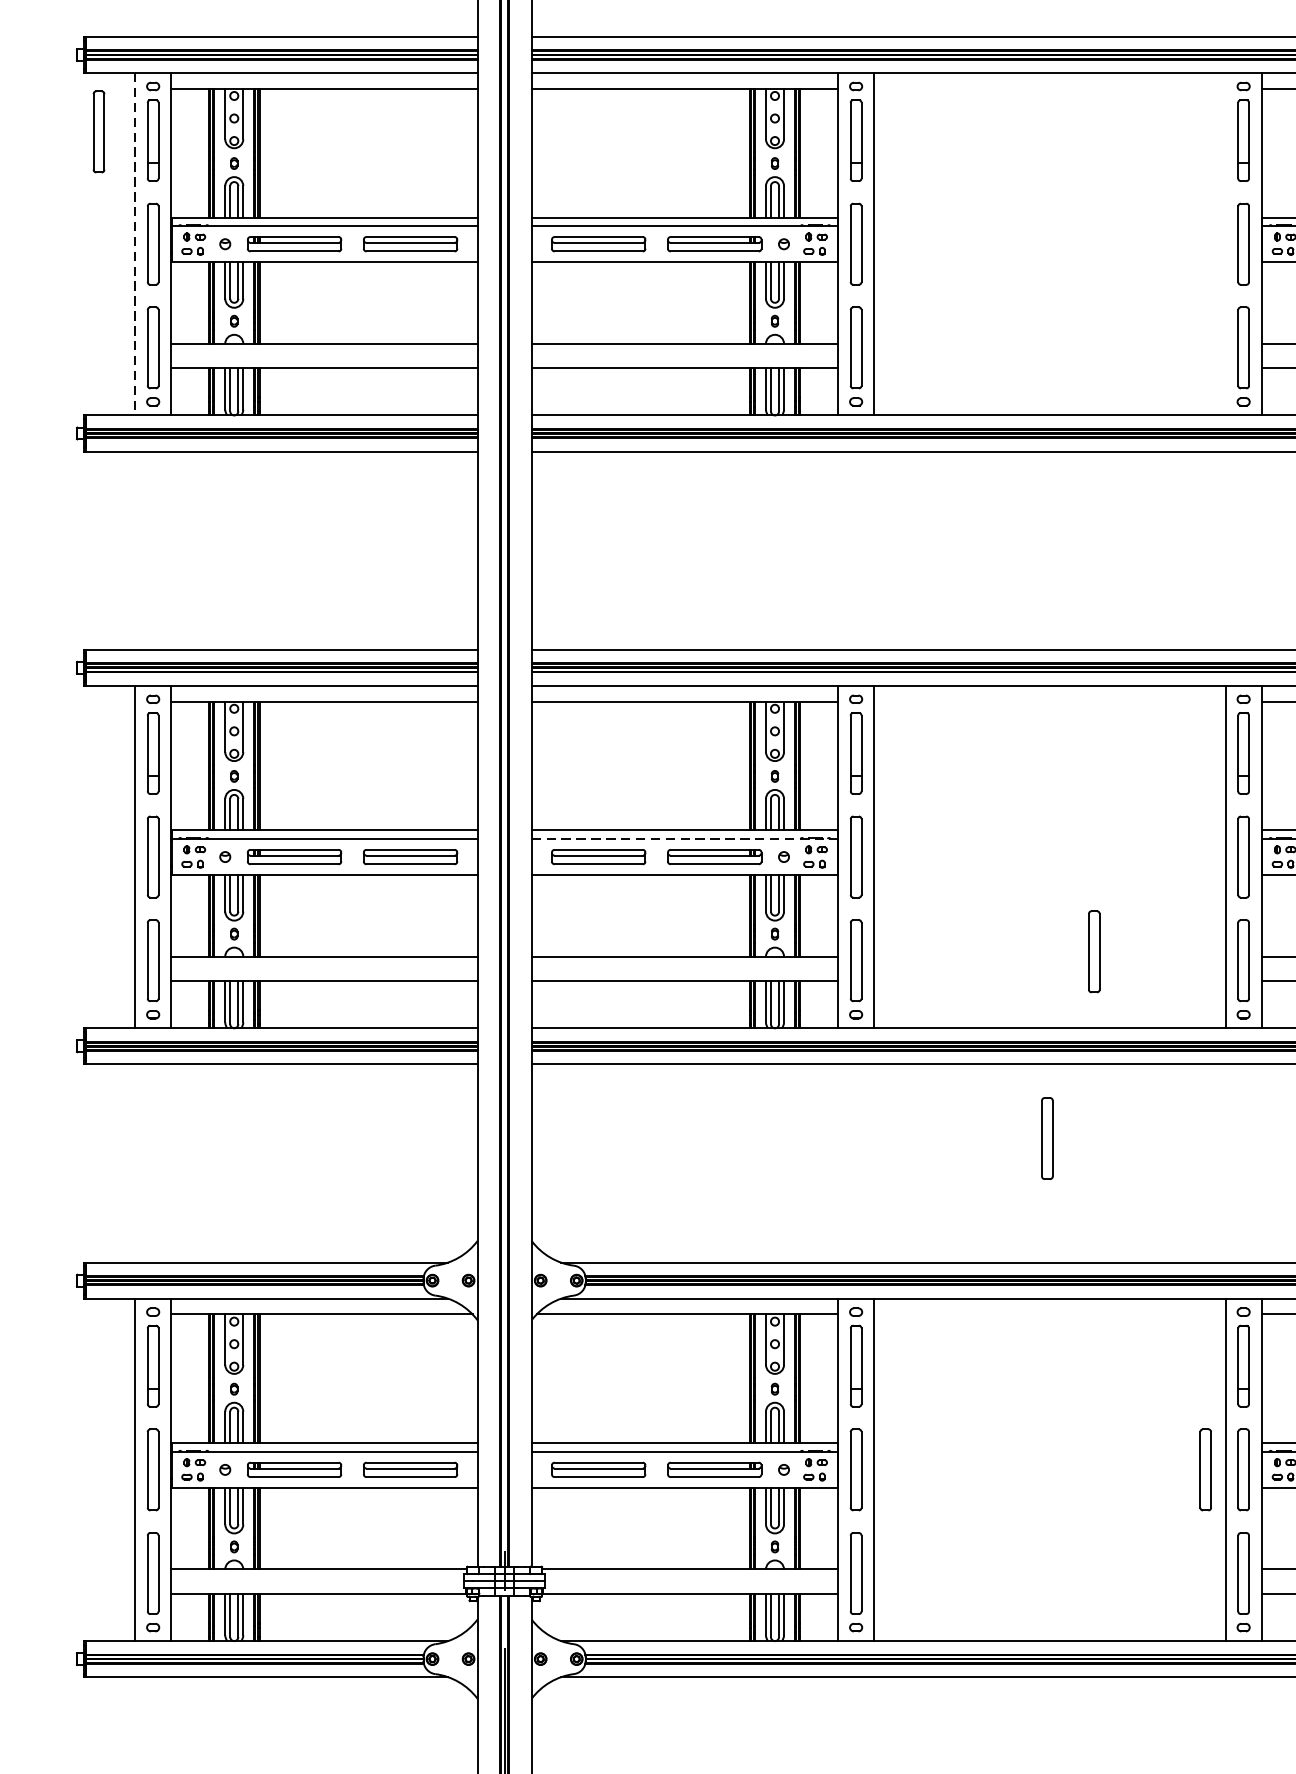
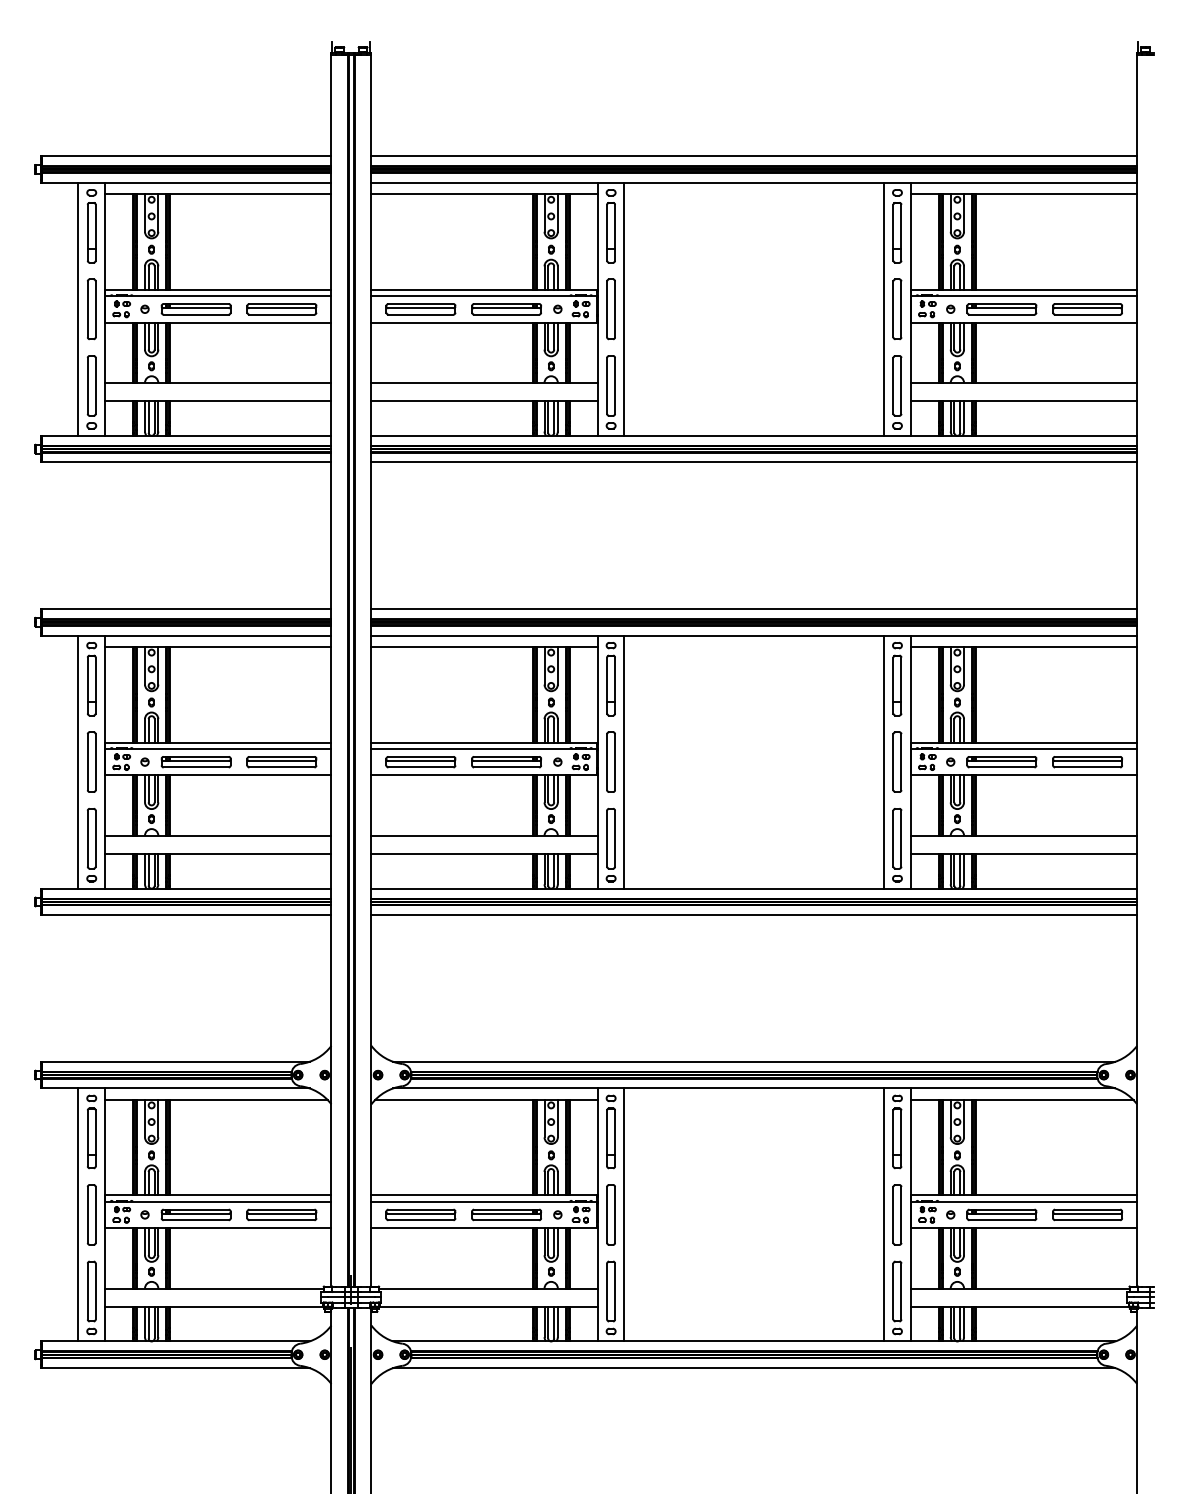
part: (98, 132) -> (51, 226), removed
line: (1226, 243) -> (884, 308), added
line: (135, 244) -> (78, 309), dashed -> solid
line: (684, 838) -> (484, 748), dashed -> solid
part: (1093, 950) -> (786, 831), removed
part: (1047, 1137) -> (752, 969), removed
part: (1205, 1469) -> (869, 1214), removed

